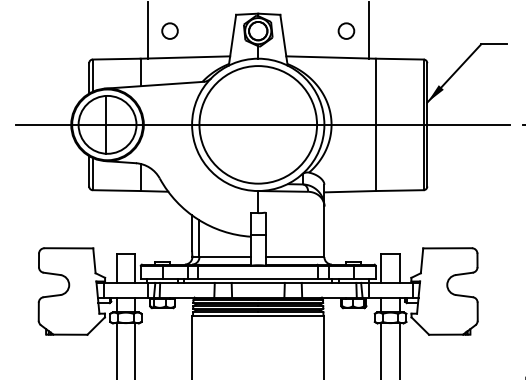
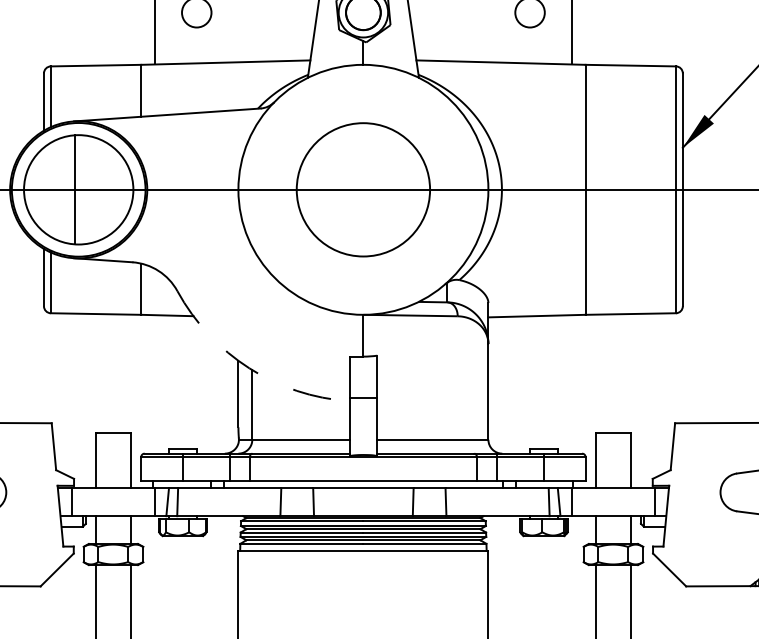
circle: (258, 124) -> (363, 189), size x0.6
arc: (197, 219) -> (248, 368), solid -> dashed

